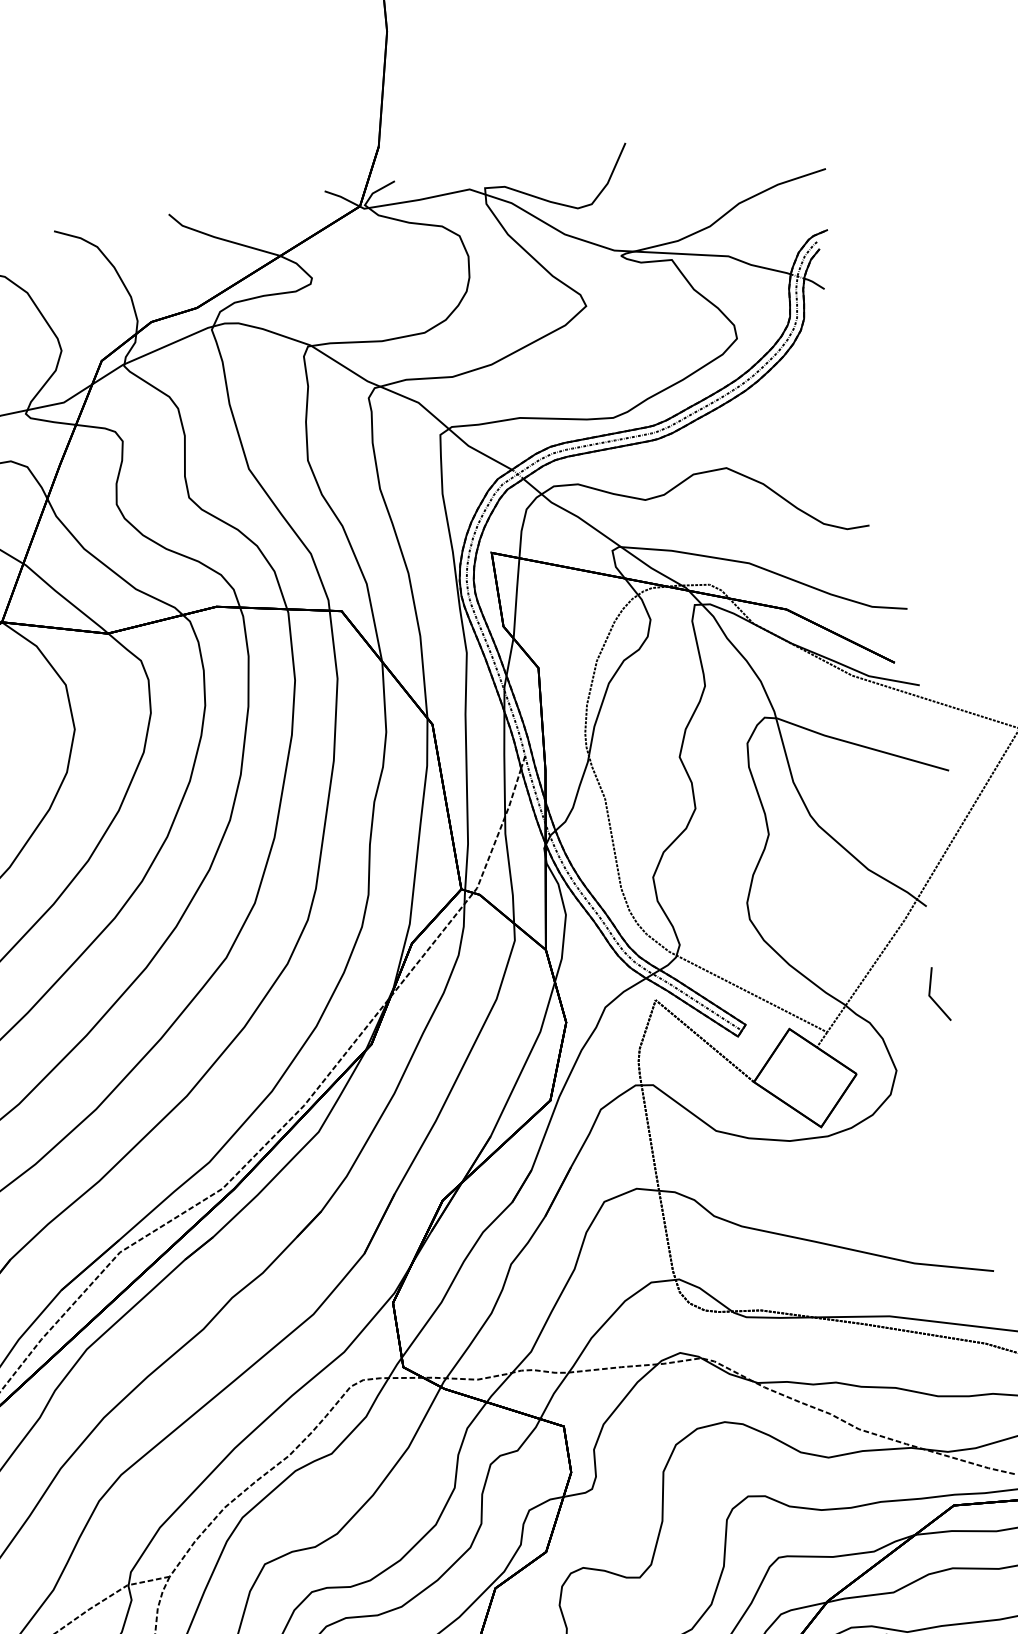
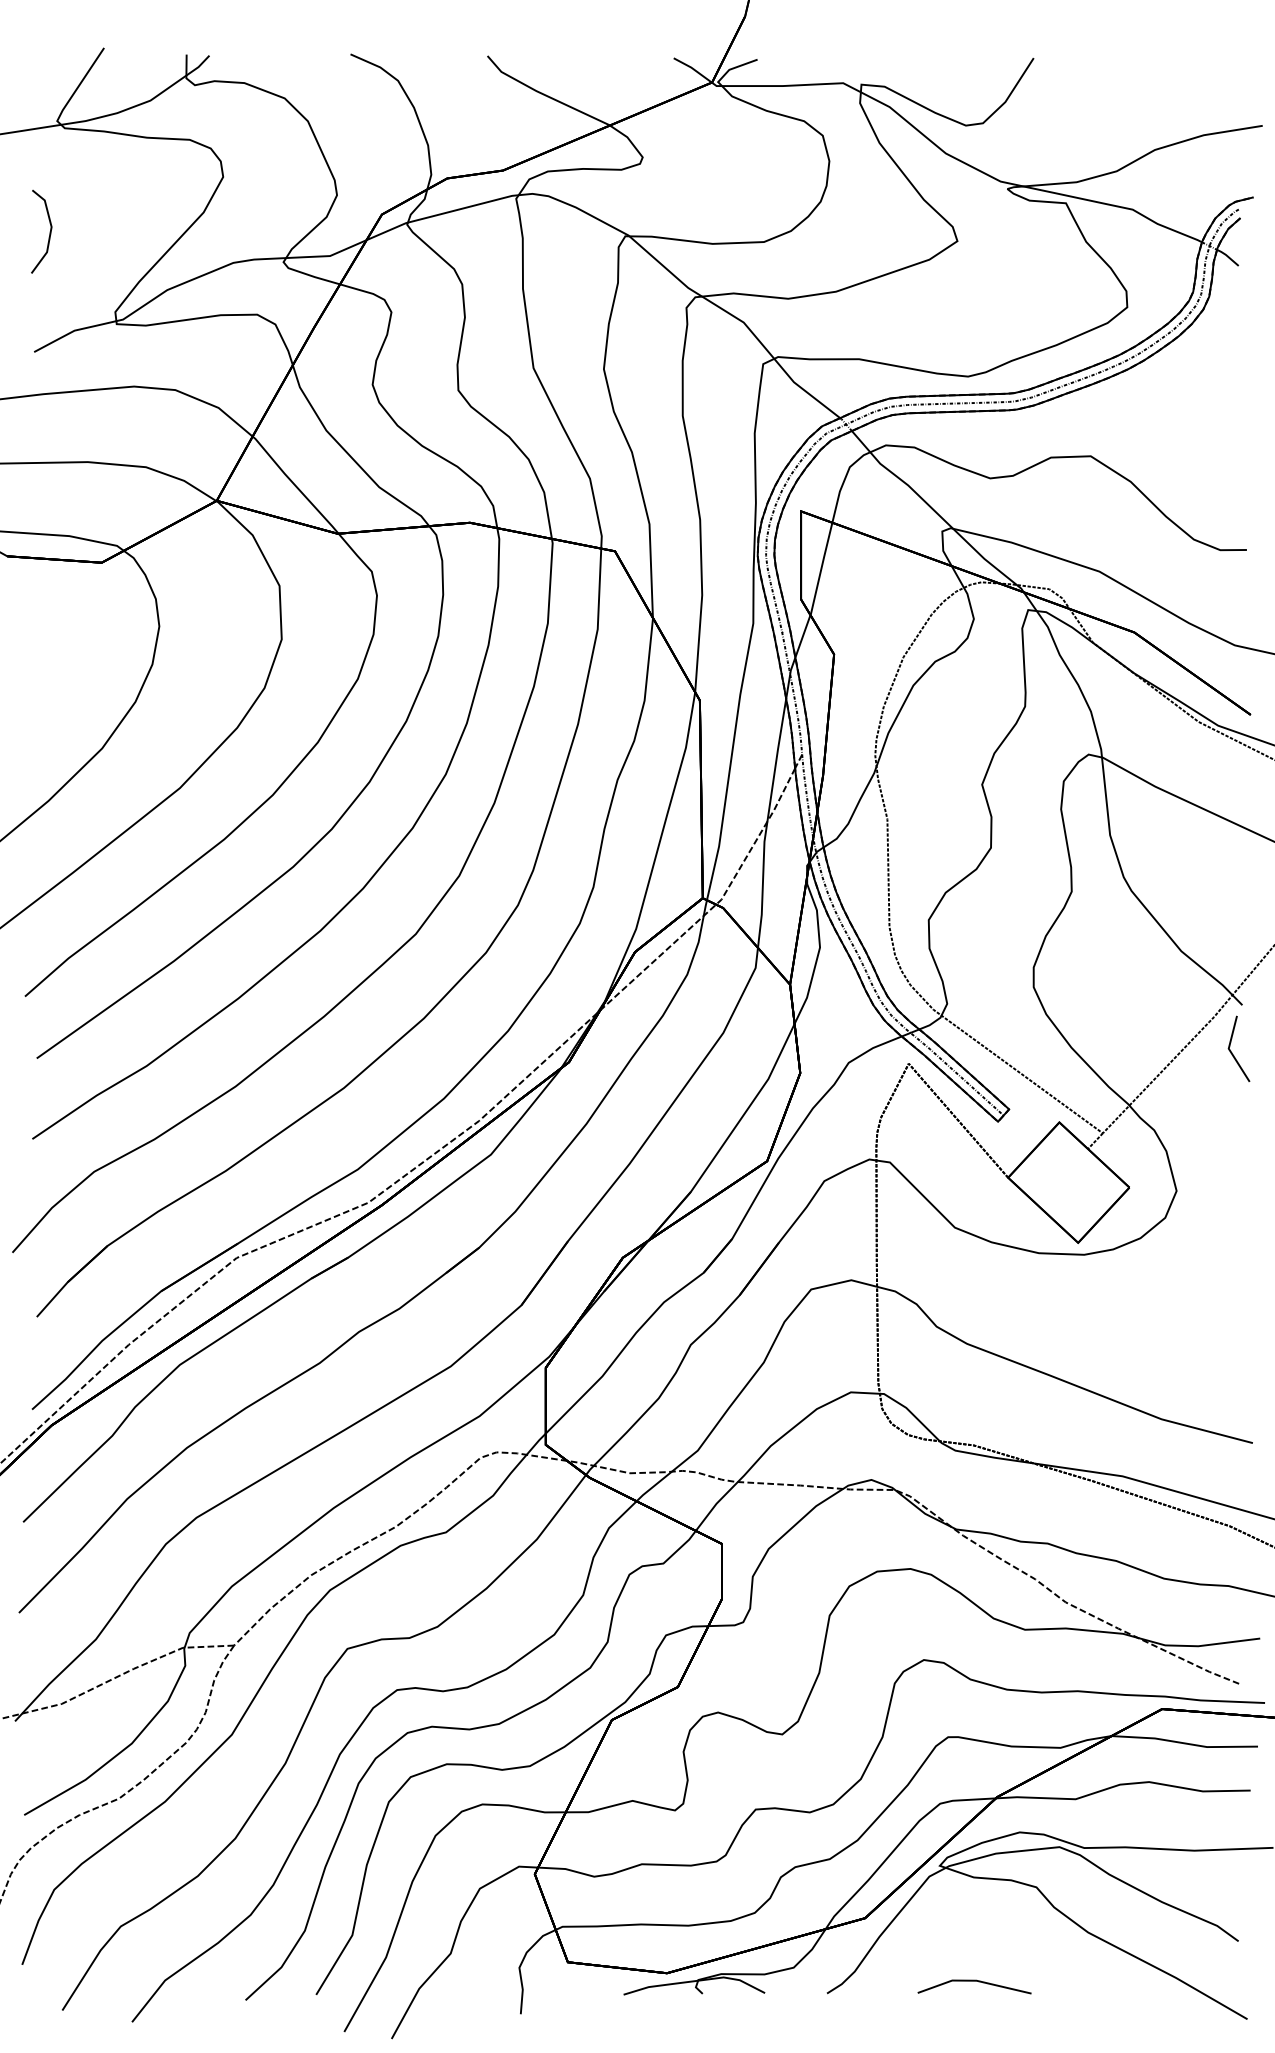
part: (932, 998) -> (1232, 1052), moved

